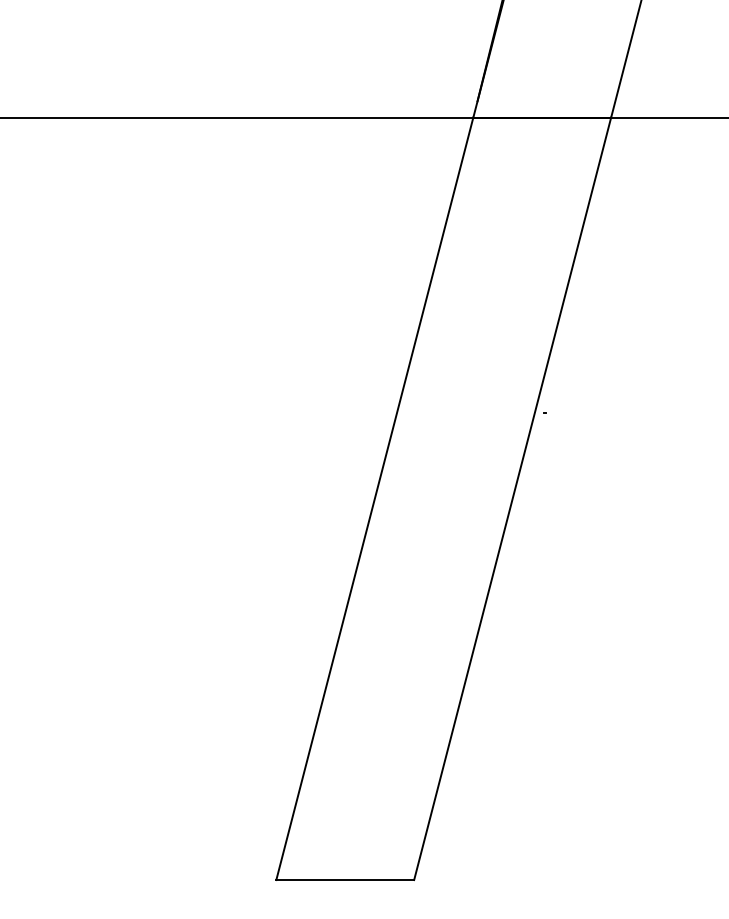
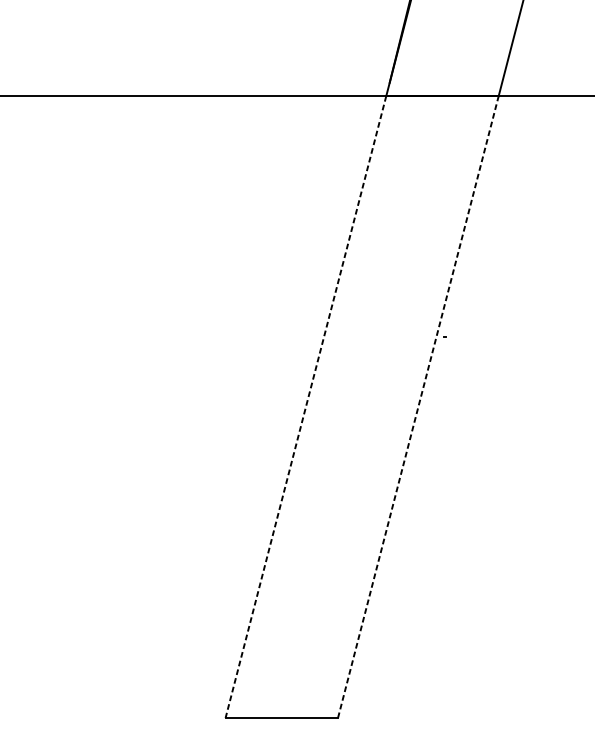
line: (374, 498) -> (305, 406), solid -> dashed
line: (512, 498) -> (418, 406), solid -> dashed

